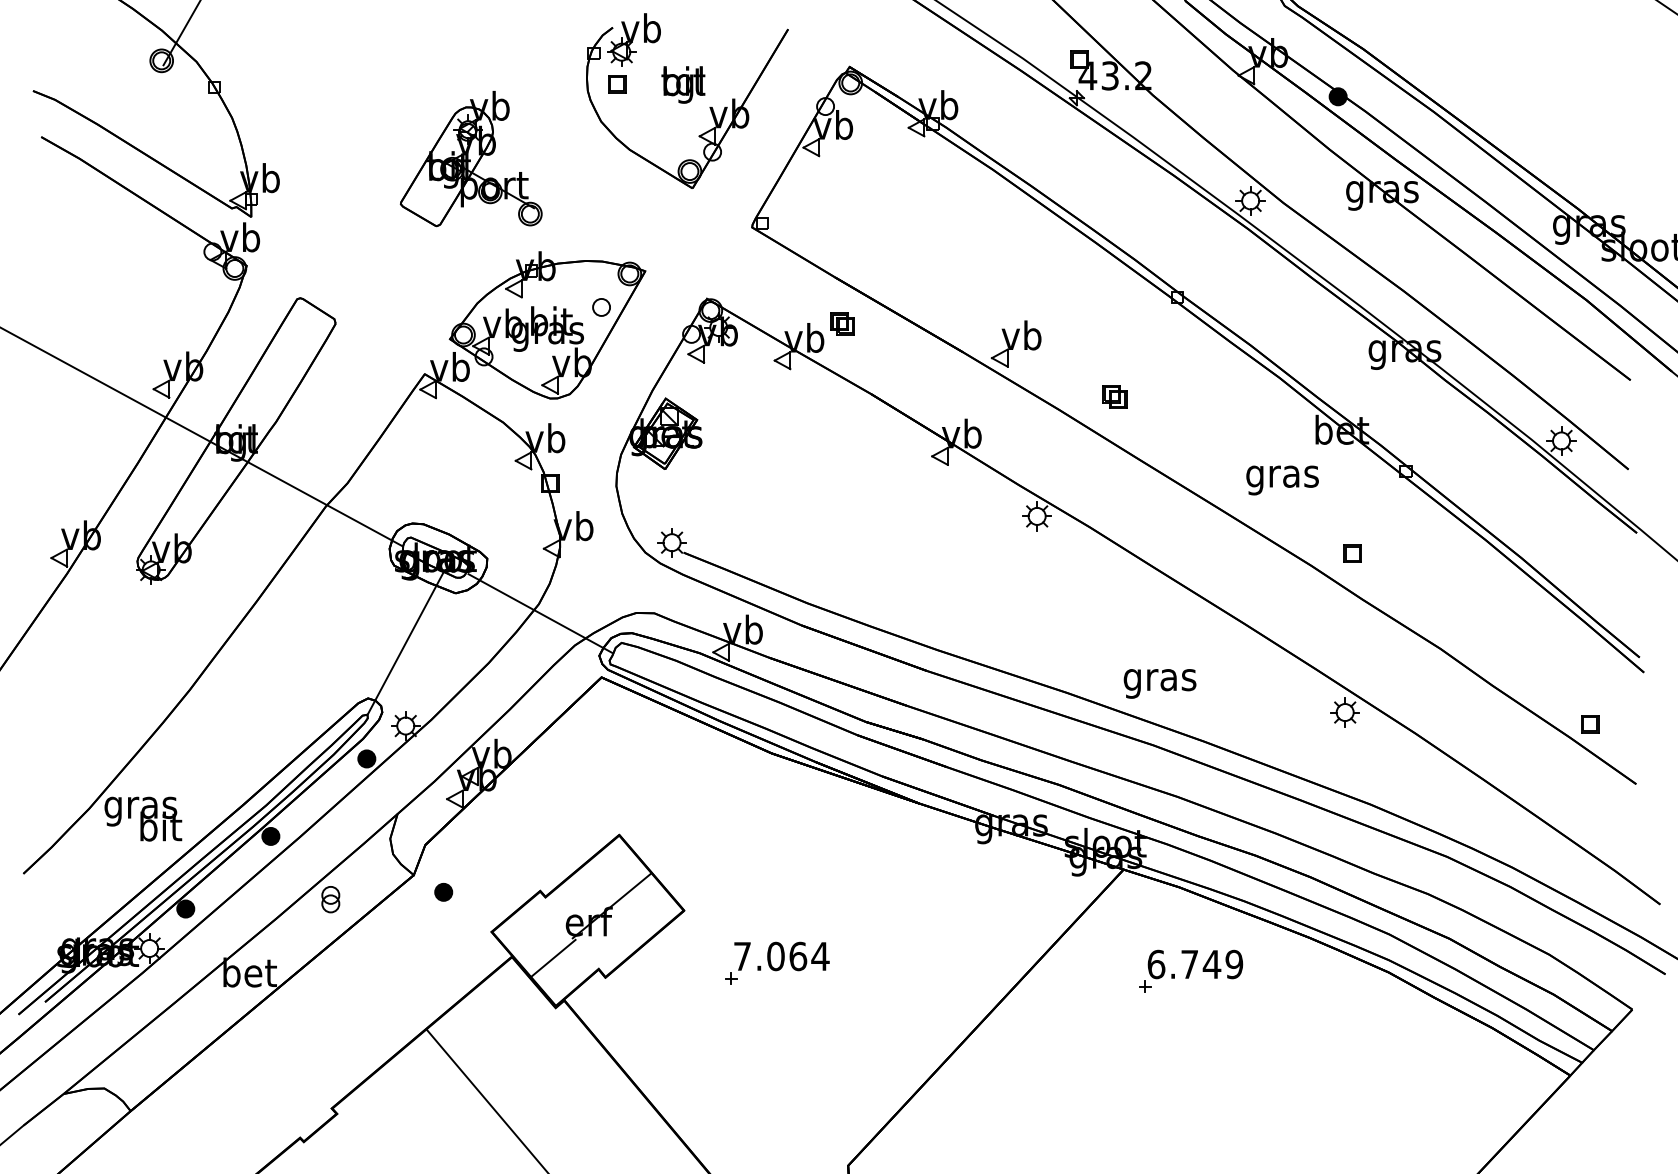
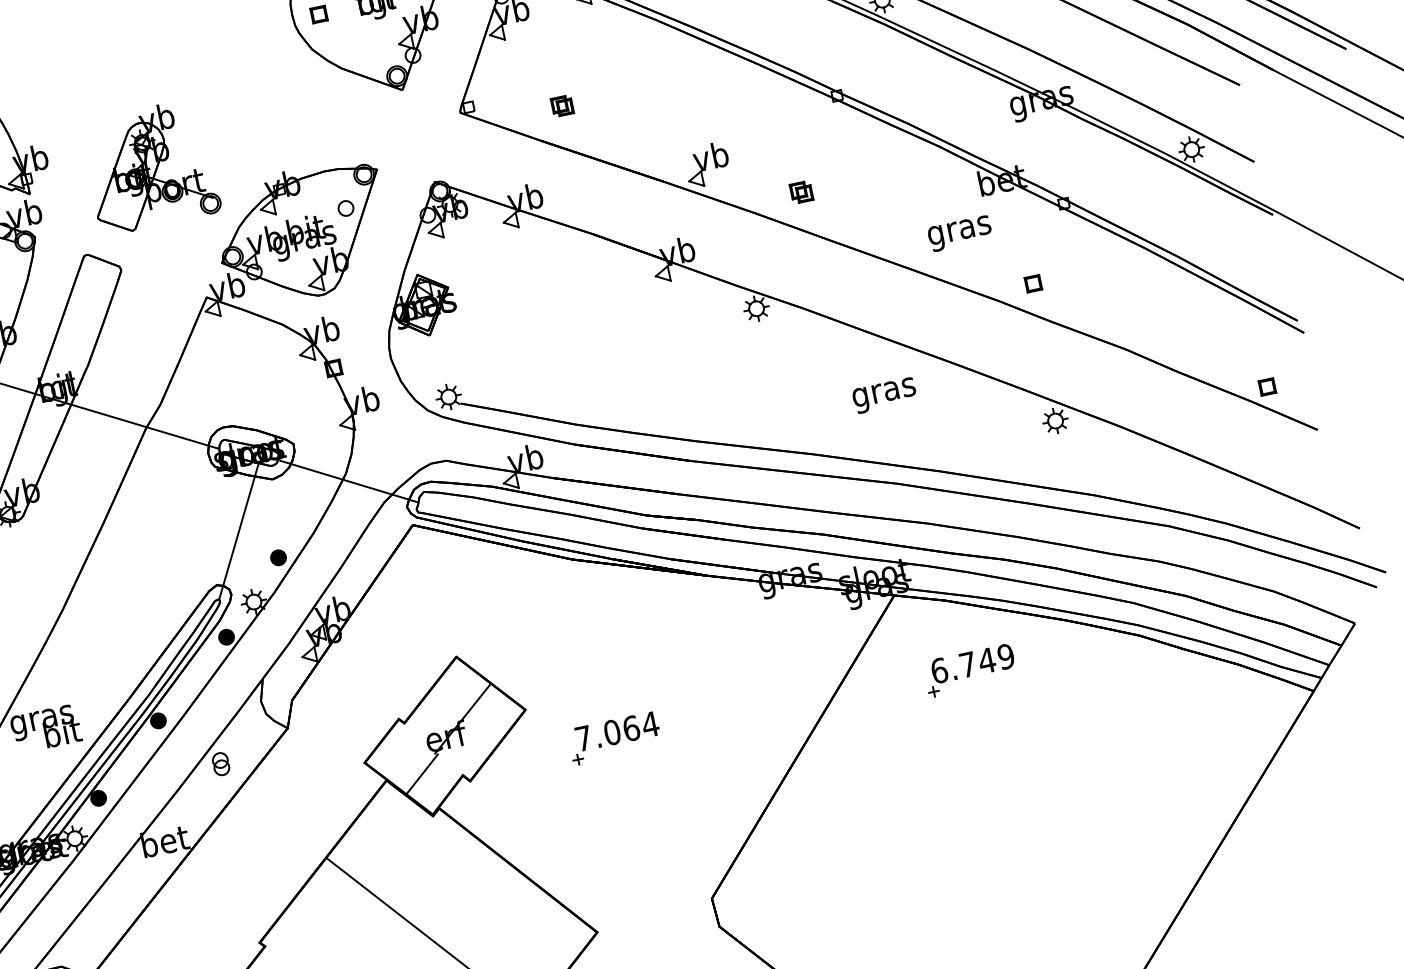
part: (470, 159) -> (149, 167), moved
part: (842, 323) -> (562, 105), moved
text: (1159, 683) -> (884, 395), moved
part: (443, 892) -> (278, 557), moved

